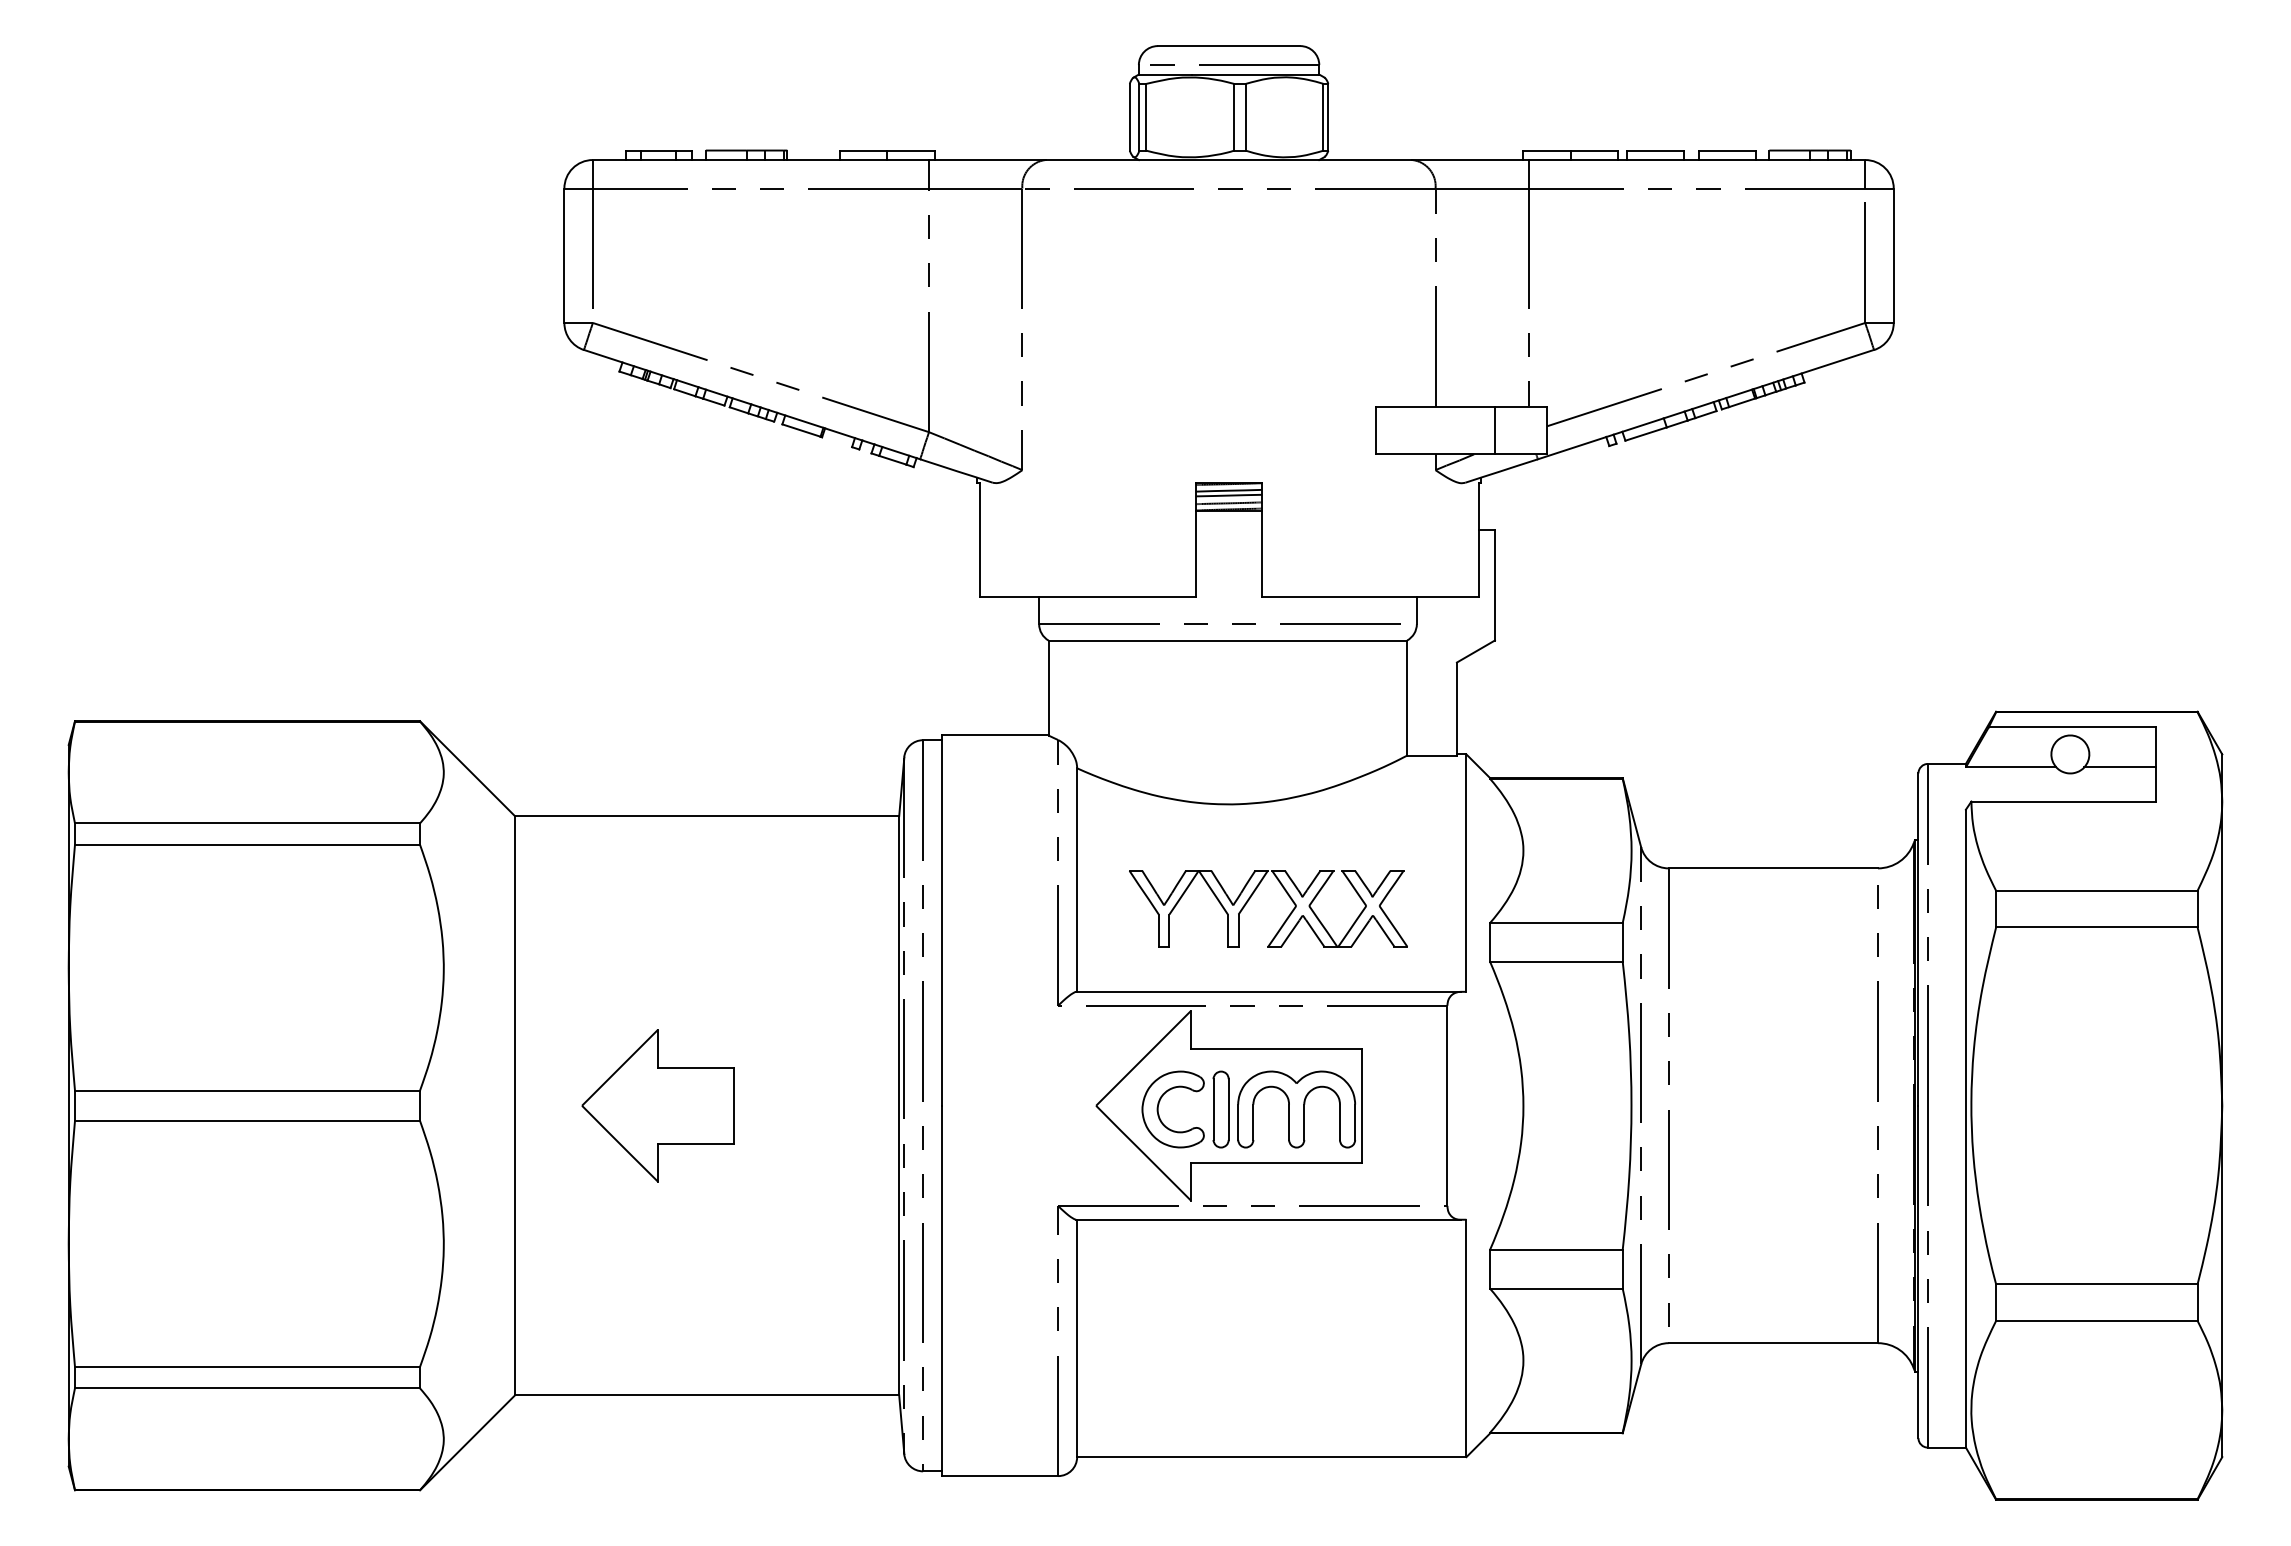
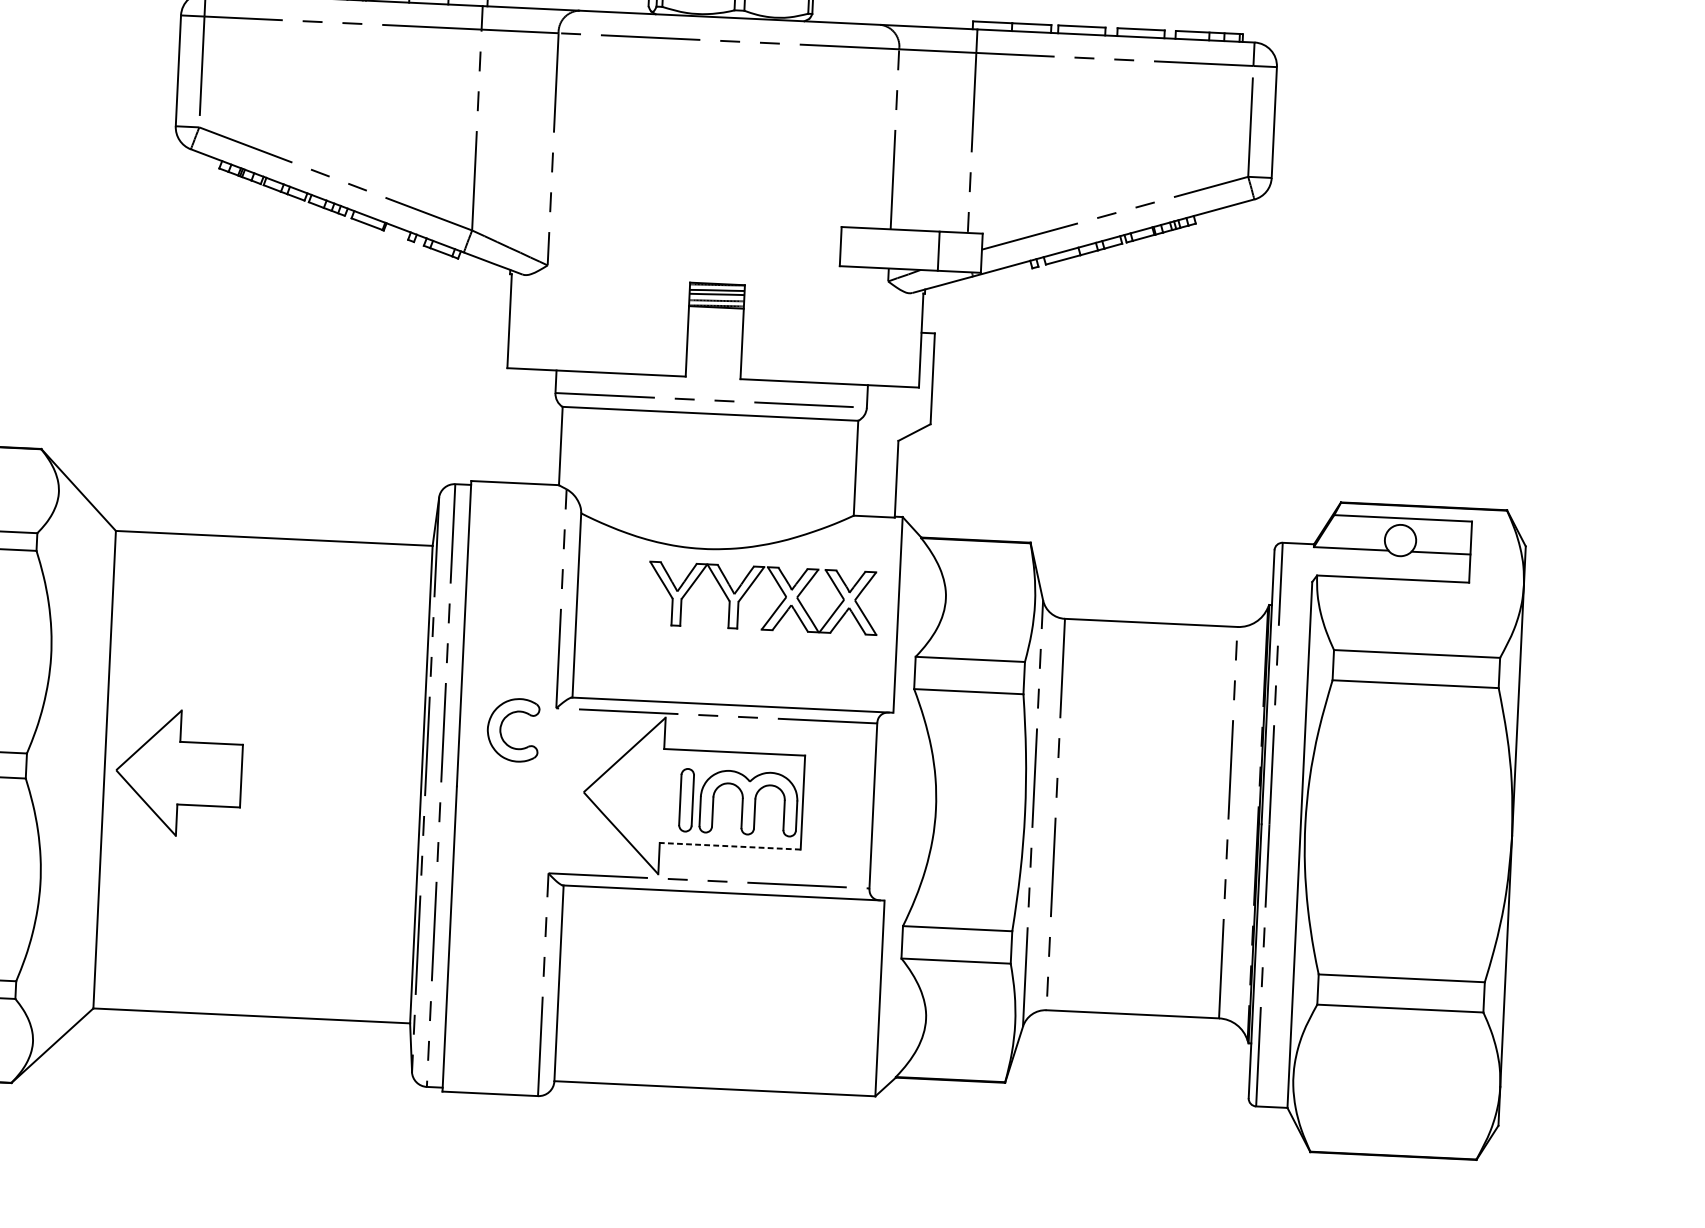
part: (1251, 897) -> (749, 588), moved
part: (1159, 1104) -> (502, 725), moved
part: (657, 1105) -> (178, 772), moved
line: (1276, 1162) -> (730, 846), solid -> dashed

